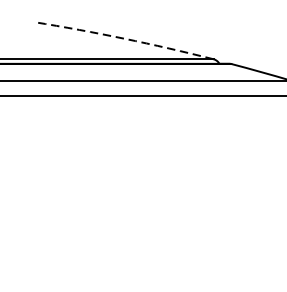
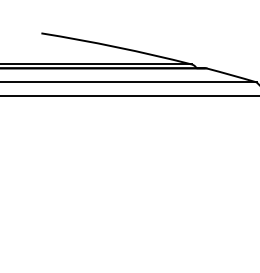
arc: (123, 39) -> (116, 47), dashed -> solid

